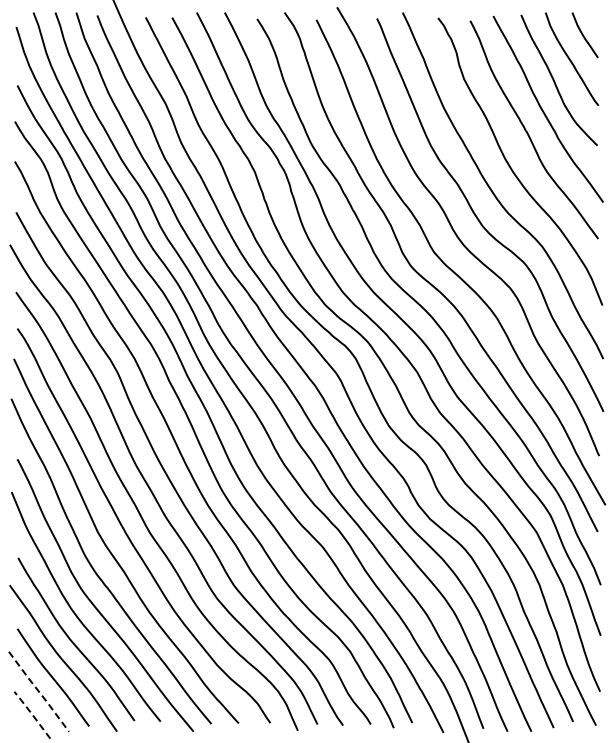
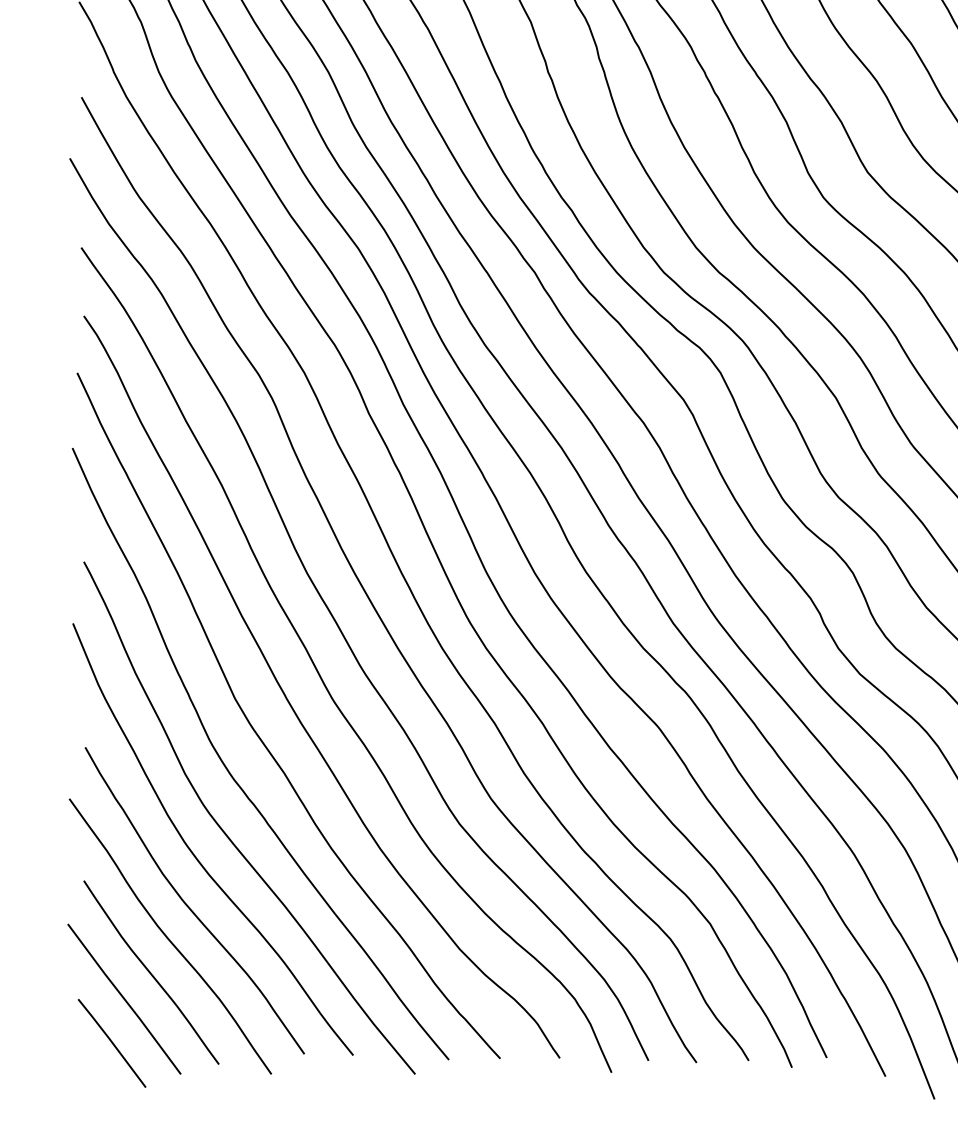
line: (39, 691) -> (125, 998), dashed -> solid
line: (31, 714) -> (110, 1041), dashed -> solid

